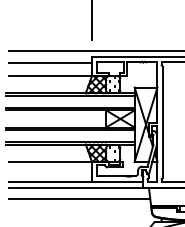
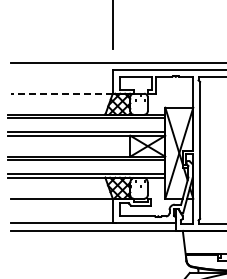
line: (50, 63) -> (61, 77), removed
line: (50, 76) -> (62, 93), solid -> dashed
line: (79, 198) -> (97, 244), removed

